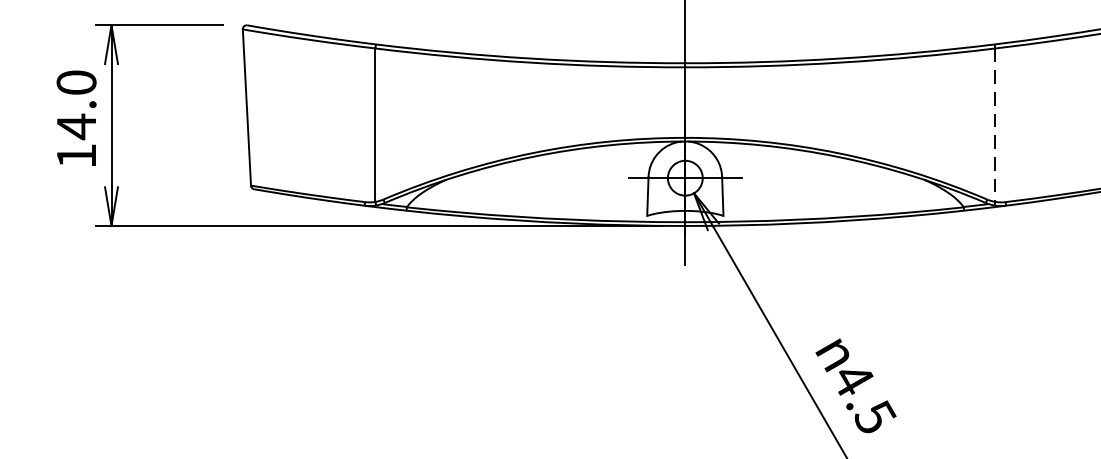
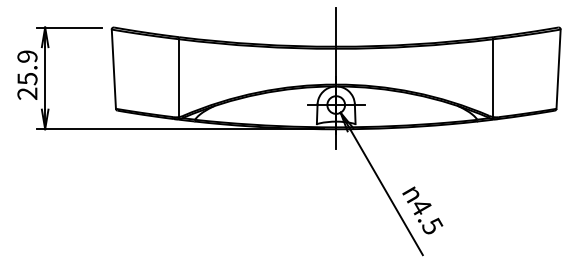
text: (76, 117) -> (27, 74), 14.0 -> 25.9
line: (995, 125) -> (493, 78), dashed -> solid

